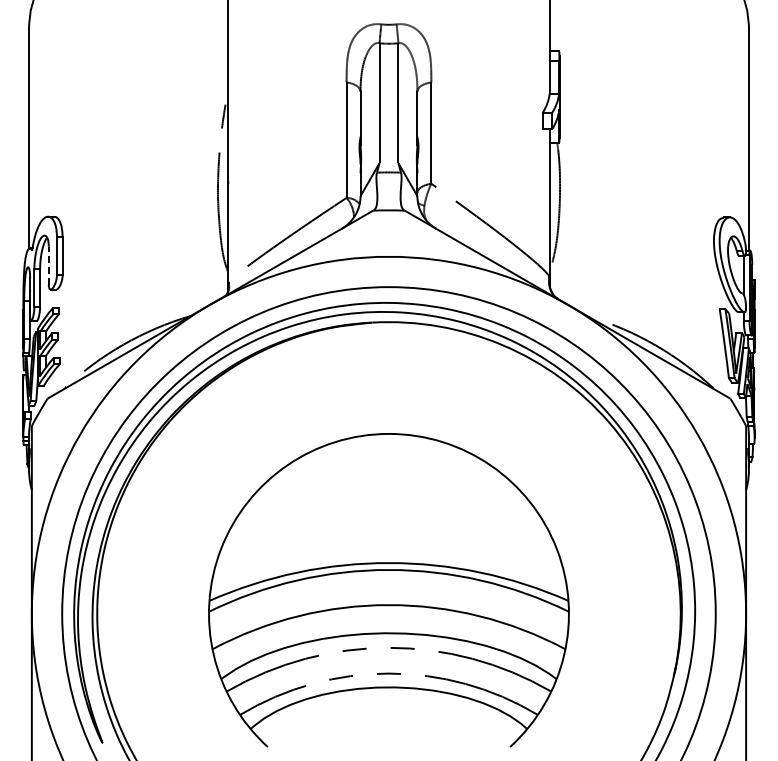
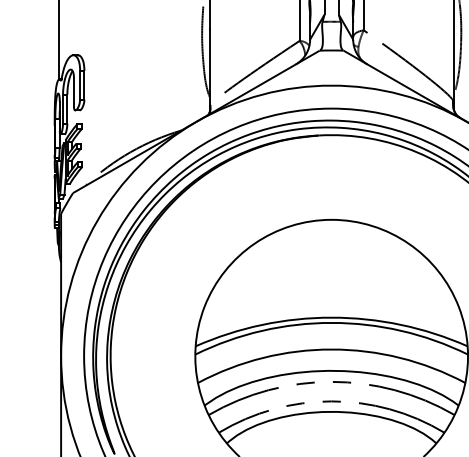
line: (48, 265) -> (73, 92), dashed -> solid

